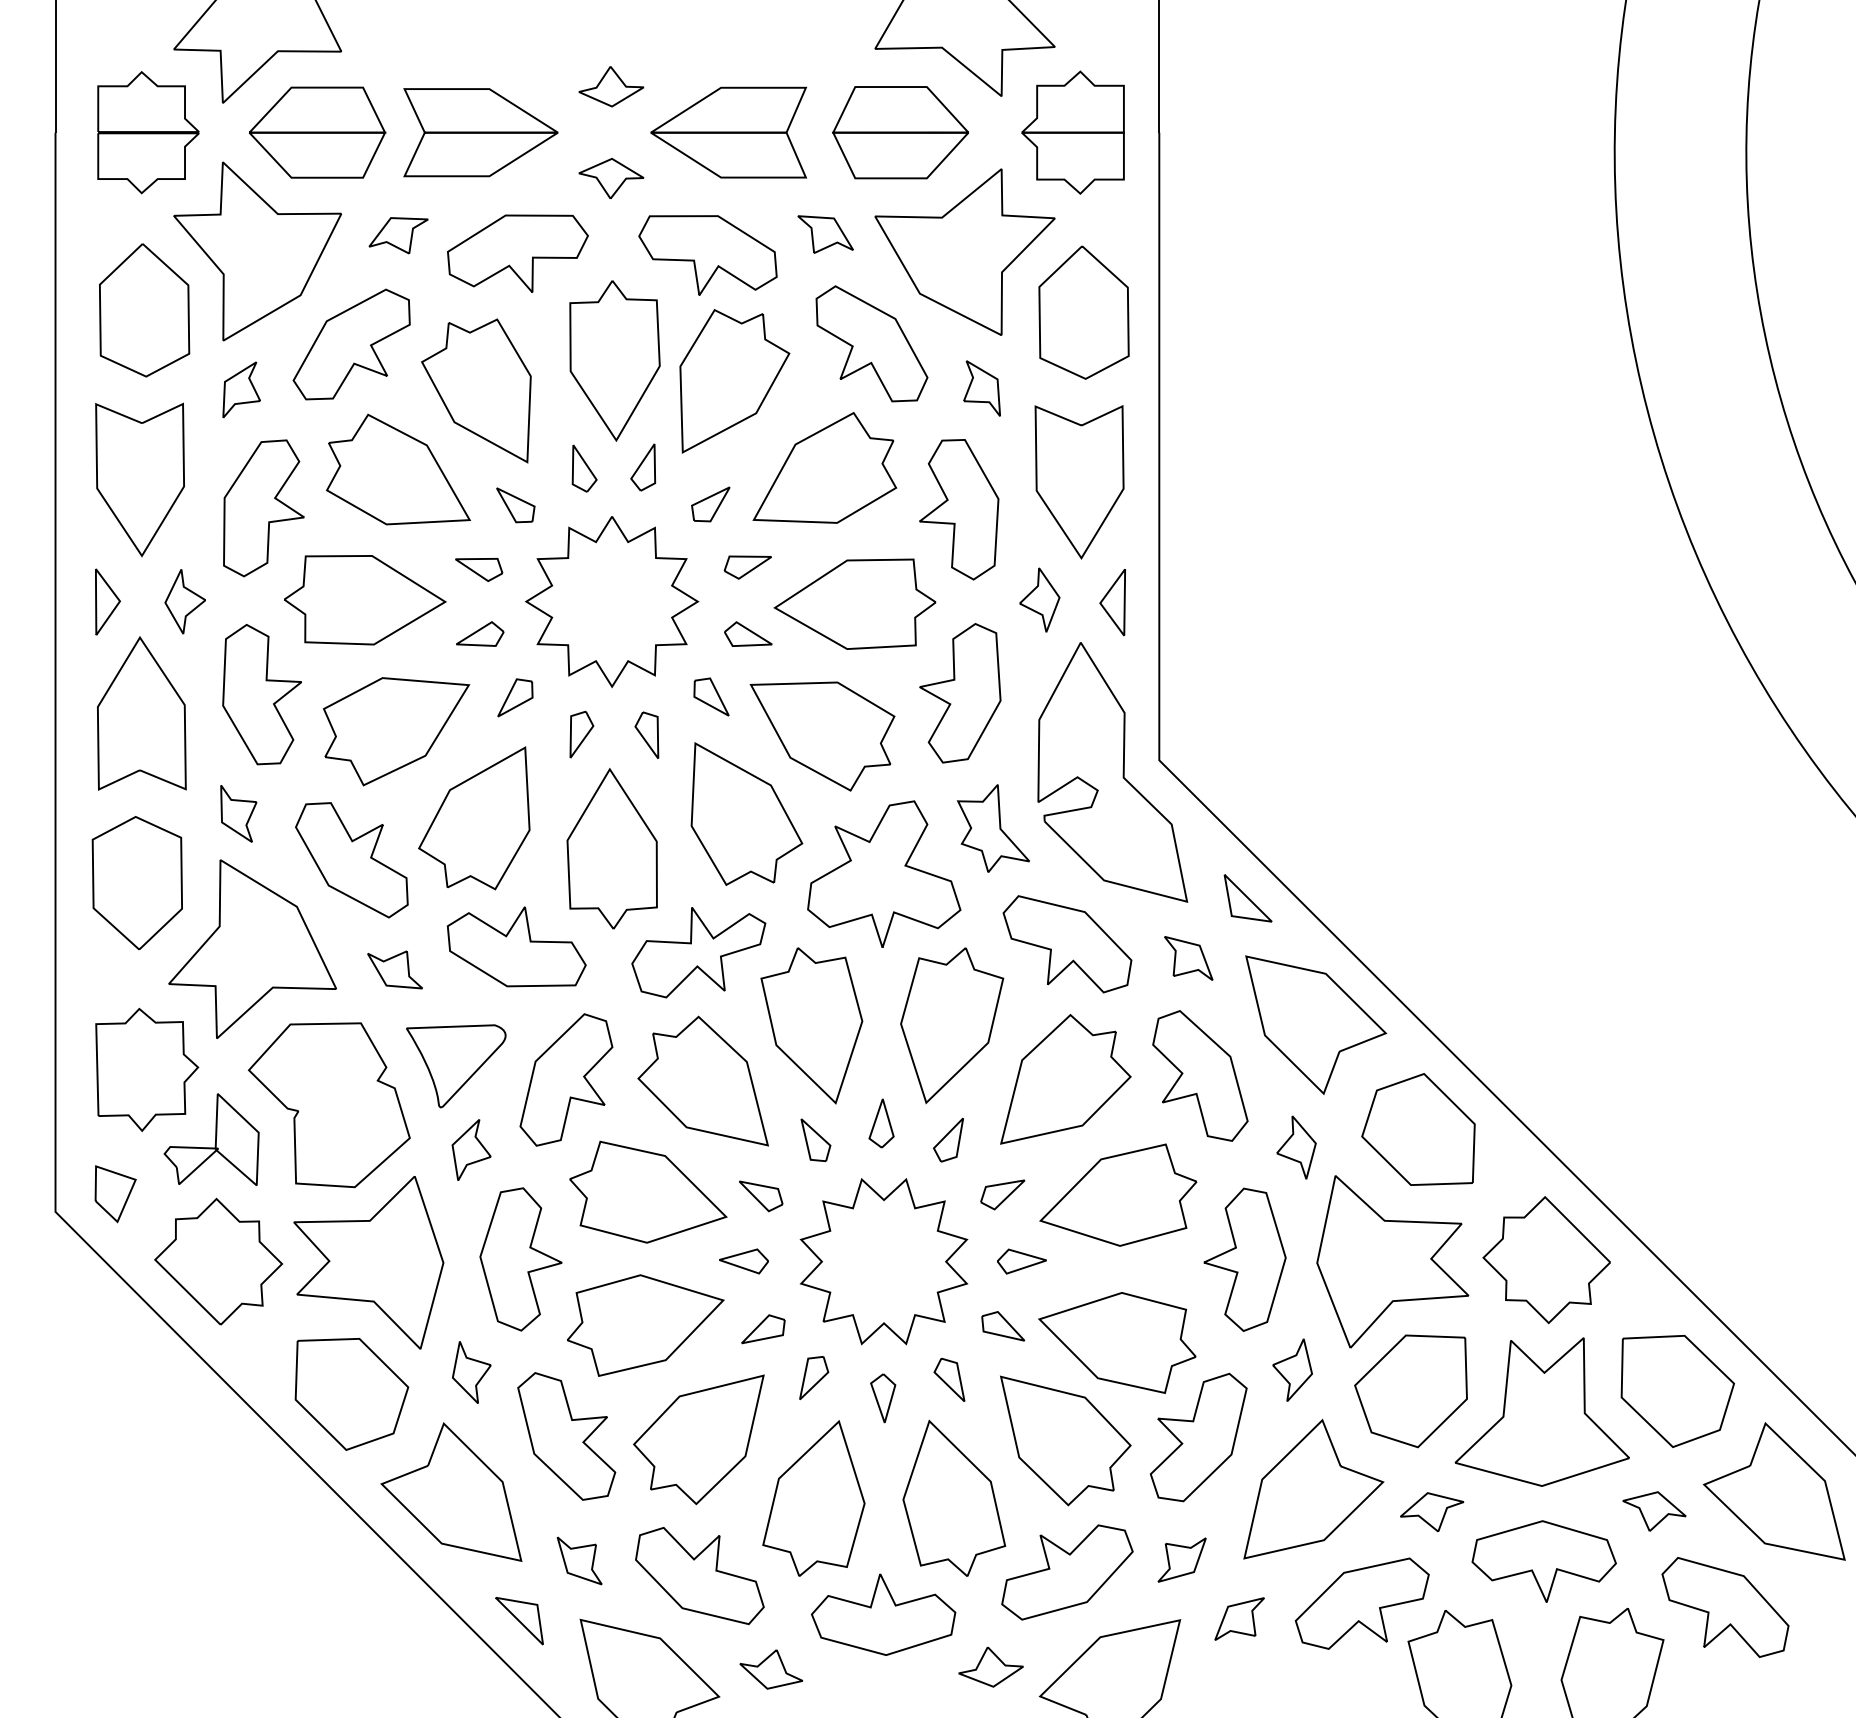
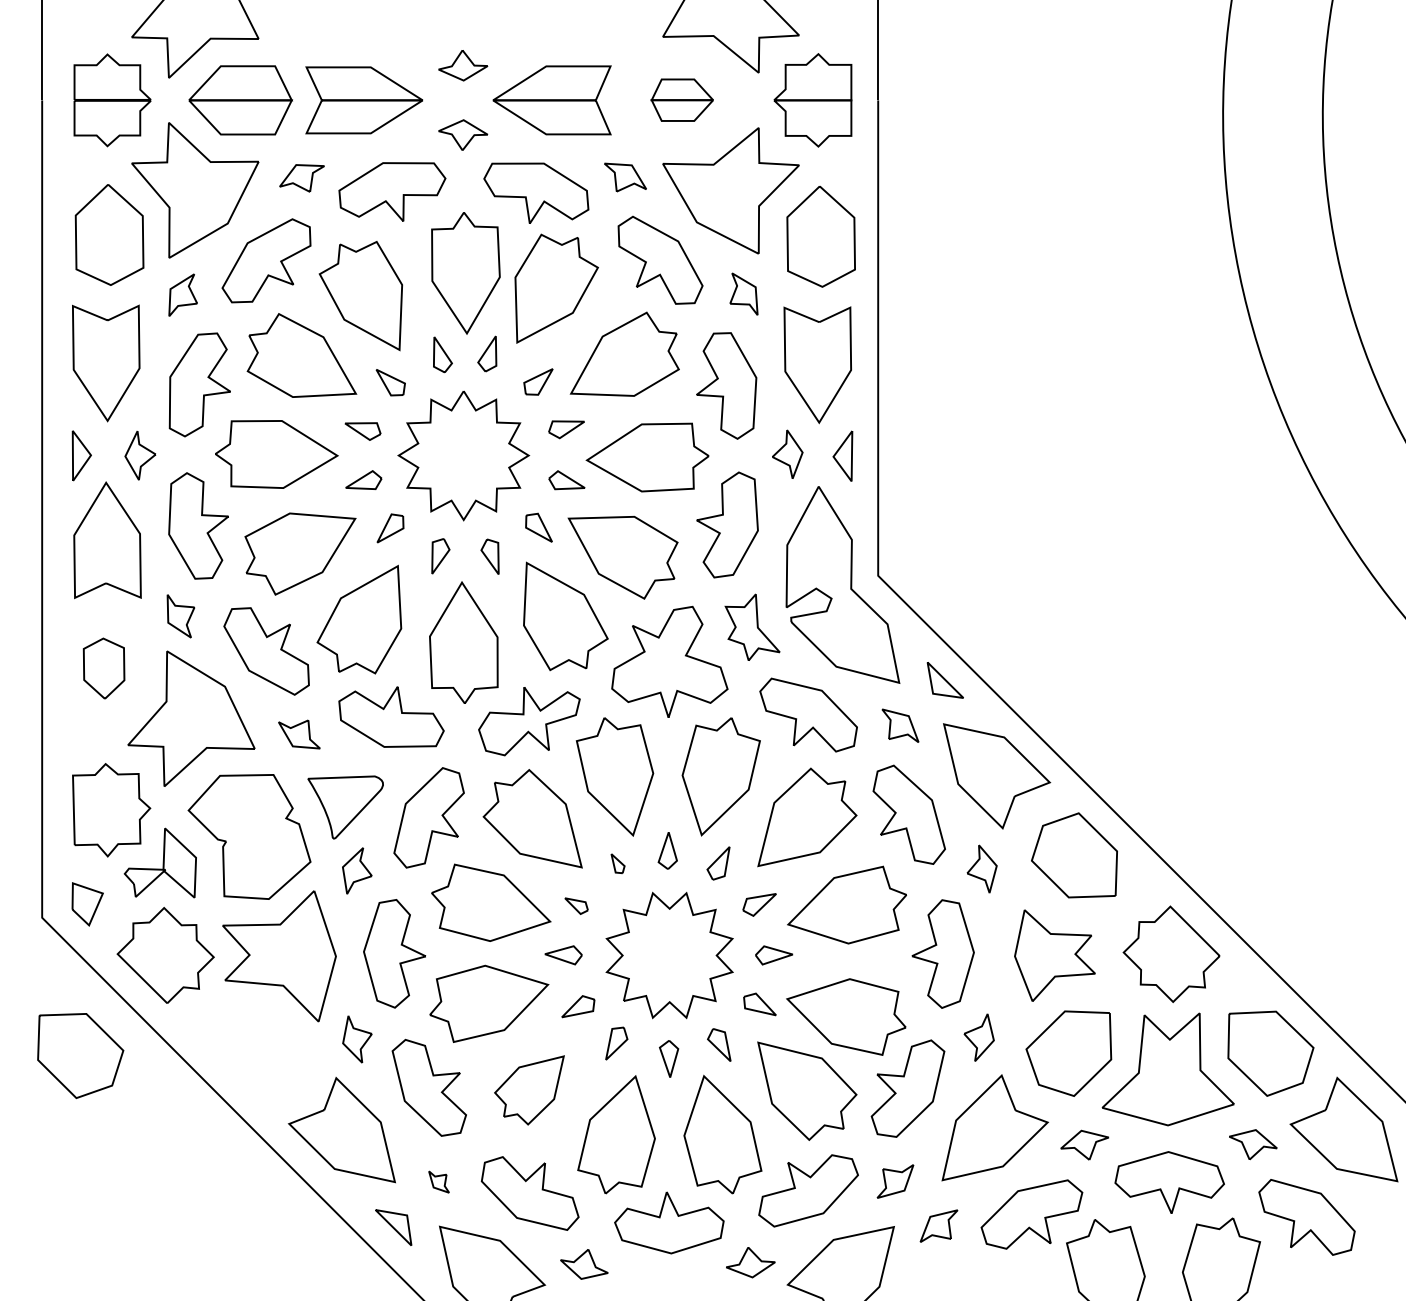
part: (900, 131) -> (682, 99), size x0.6
part: (136, 882) -> (103, 668), size x0.6
part: (815, 1140) -> (617, 863), size x0.6
part: (760, 1196) -> (576, 906), size x0.7
part: (1392, 1261) -> (1054, 955), size x0.7
part: (351, 1393) -> (80, 1055), moved
part: (698, 1439) -> (529, 1090), size x0.7
part: (578, 1560) -> (438, 1181), size x0.6

